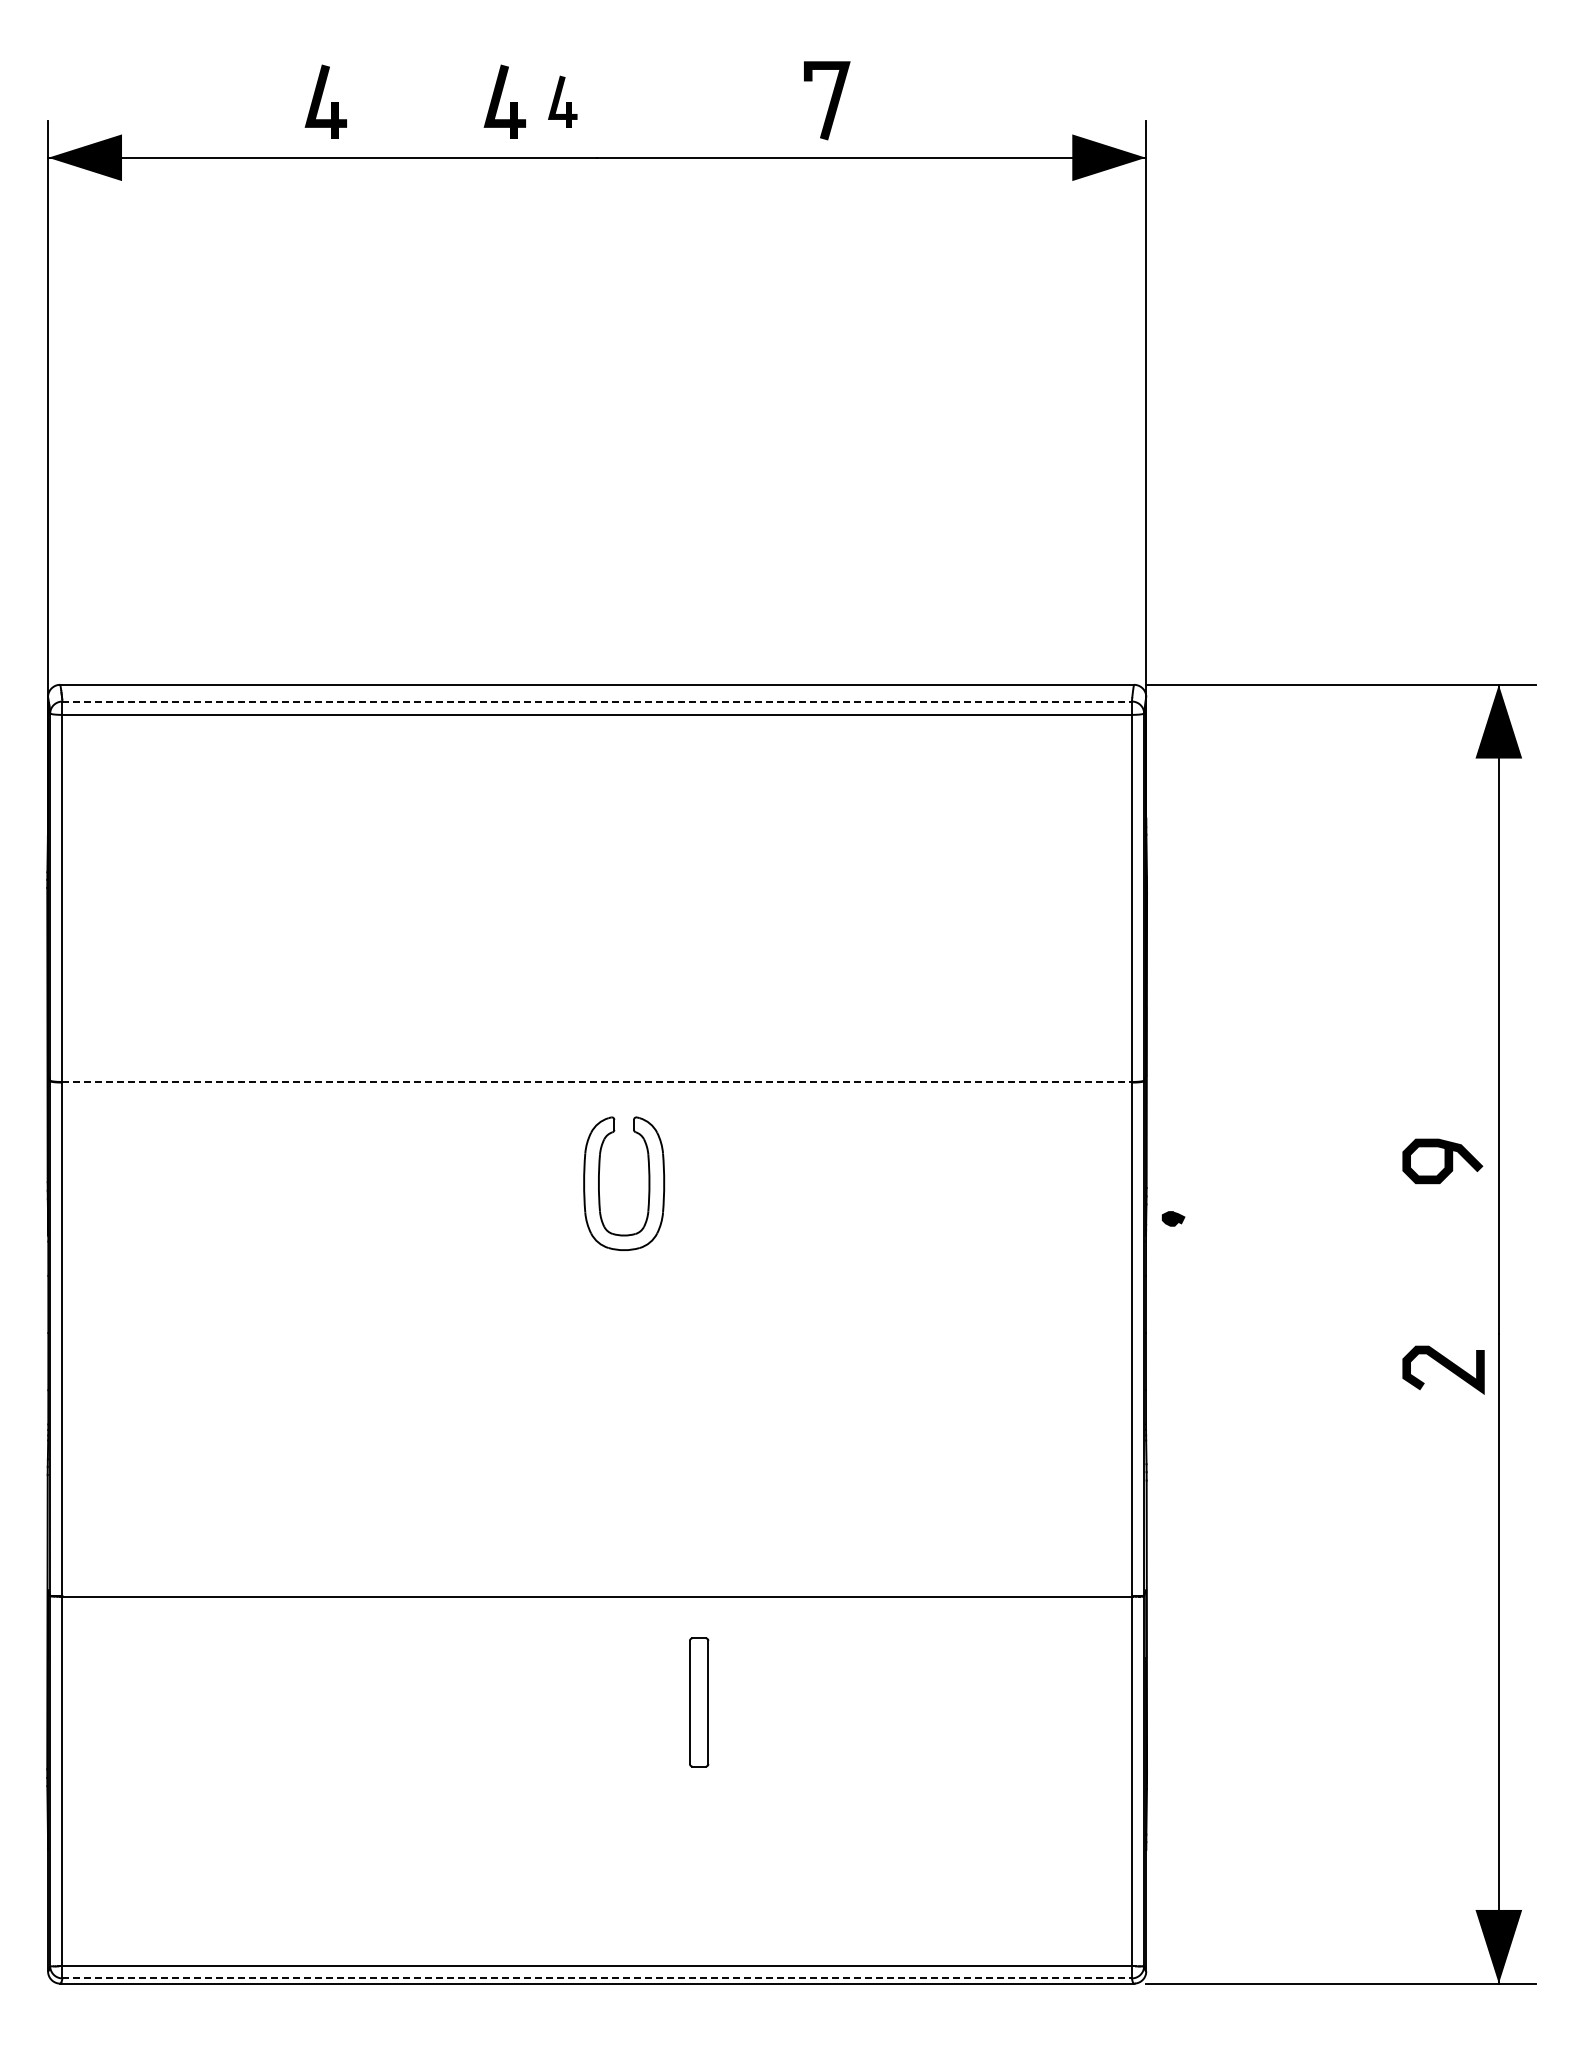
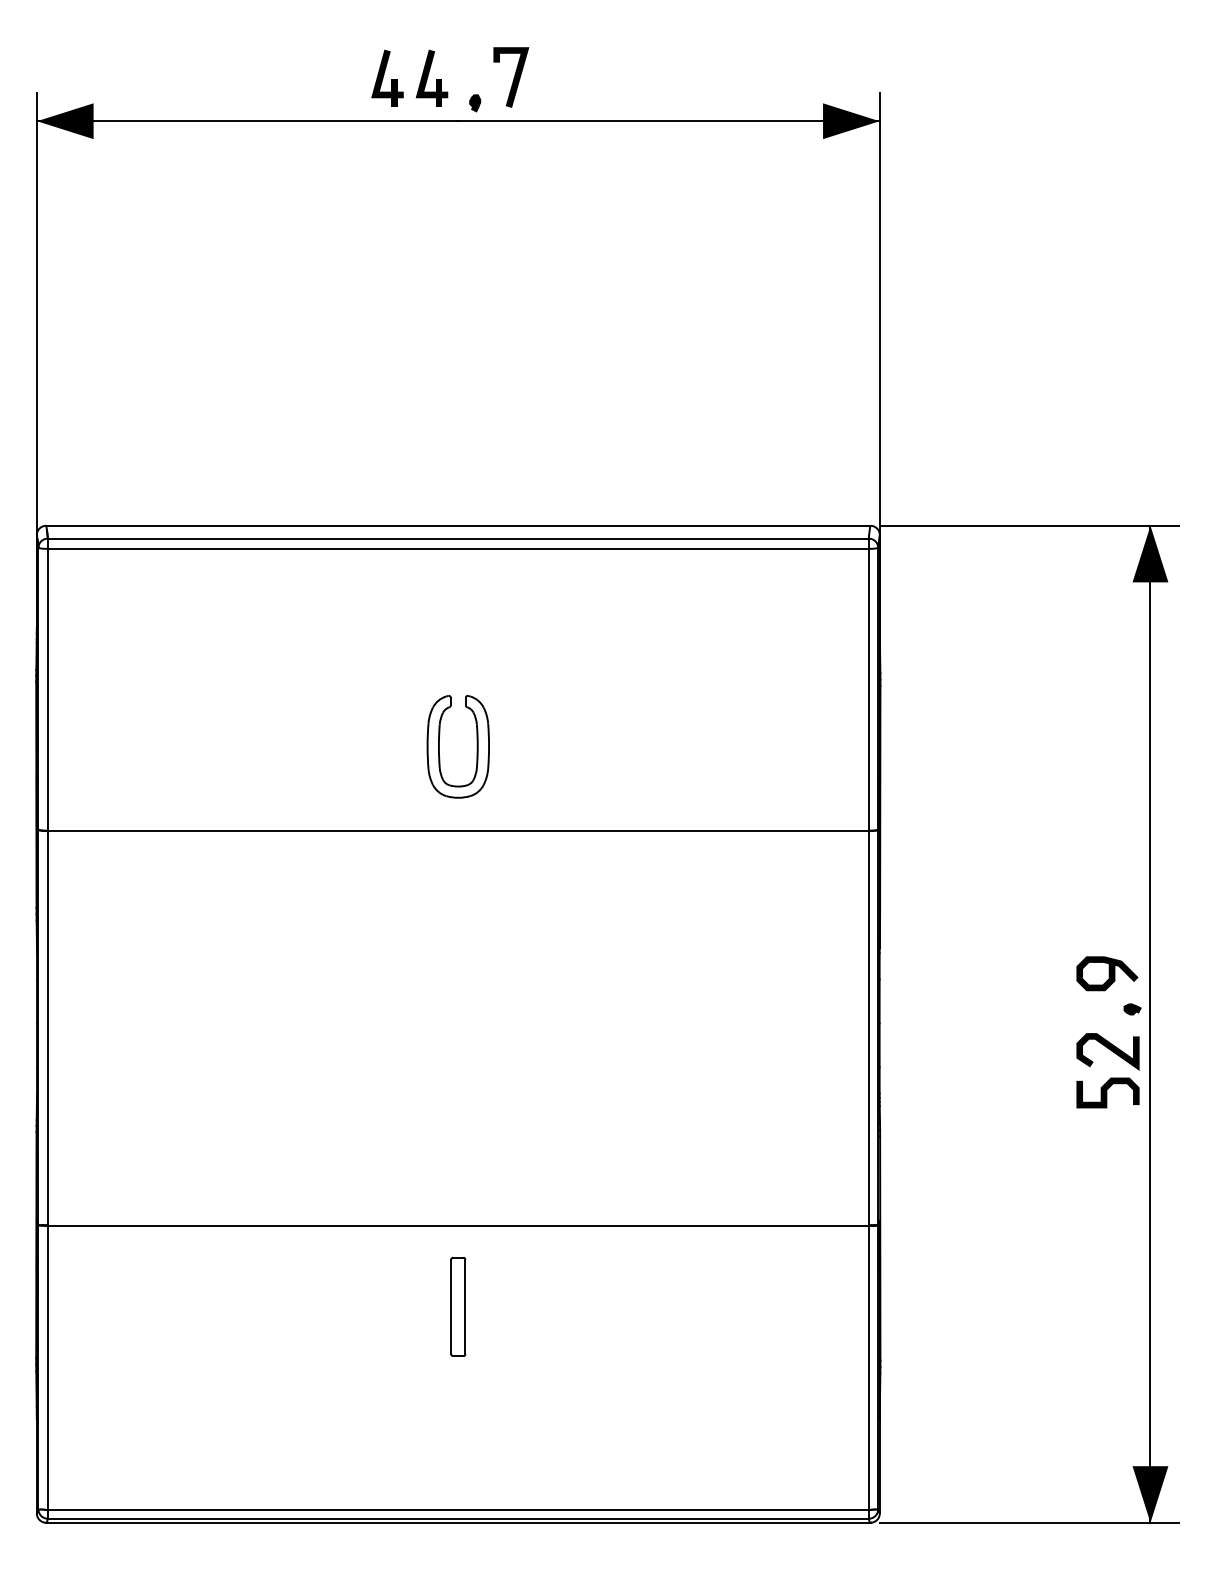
line: (830, 100) -> (513, 77), moved
part: (325, 101) -> (249, 78), removed
part: (562, 101) -> (431, 78), size x1.43
part: (618, 134) -> (474, 103), added
line: (597, 701) -> (458, 538), dashed -> solid
line: (597, 1081) -> (458, 830), dashed -> solid
curve: (1444, 1161) -> (1108, 973), moved
part: (648, 1183) -> (477, 746), moved
part: (1173, 1218) -> (1132, 1009), moved
curve: (1442, 1423) -> (1107, 1092), added
part: (699, 1702) -> (458, 1306), moved
line: (597, 1978) -> (458, 1518), dashed -> solid

